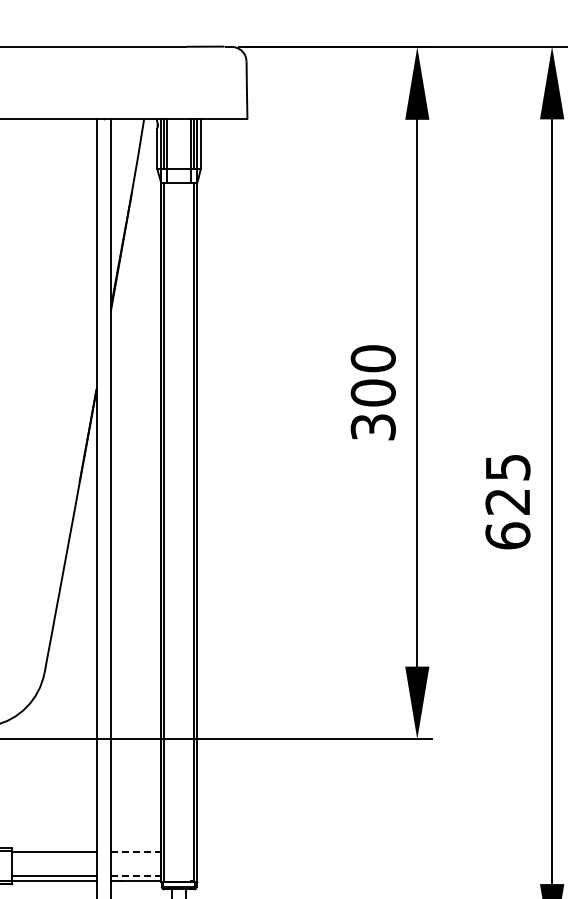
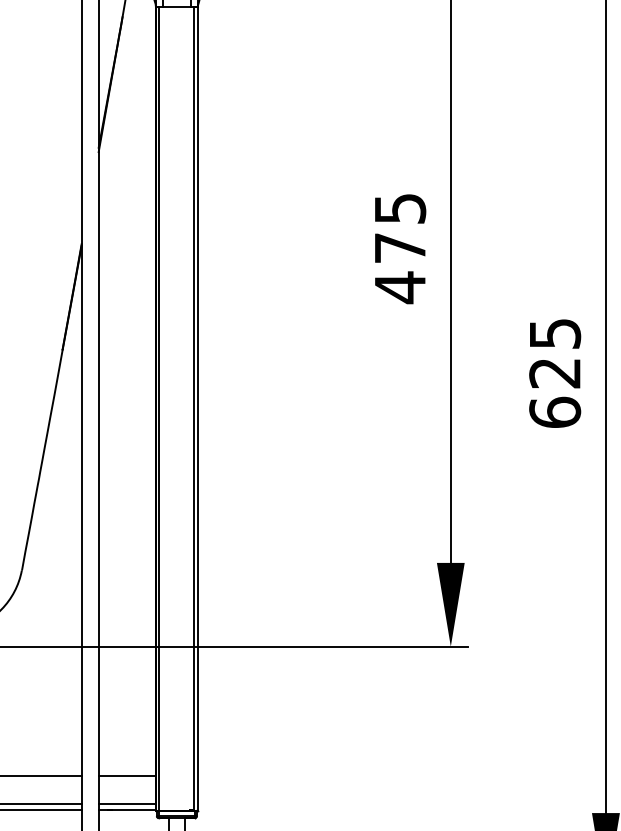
text: (372, 393) -> (399, 248), 300 -> 475
line: (136, 852) -> (127, 776), dashed -> solid
line: (136, 876) -> (127, 804), dashed -> solid

